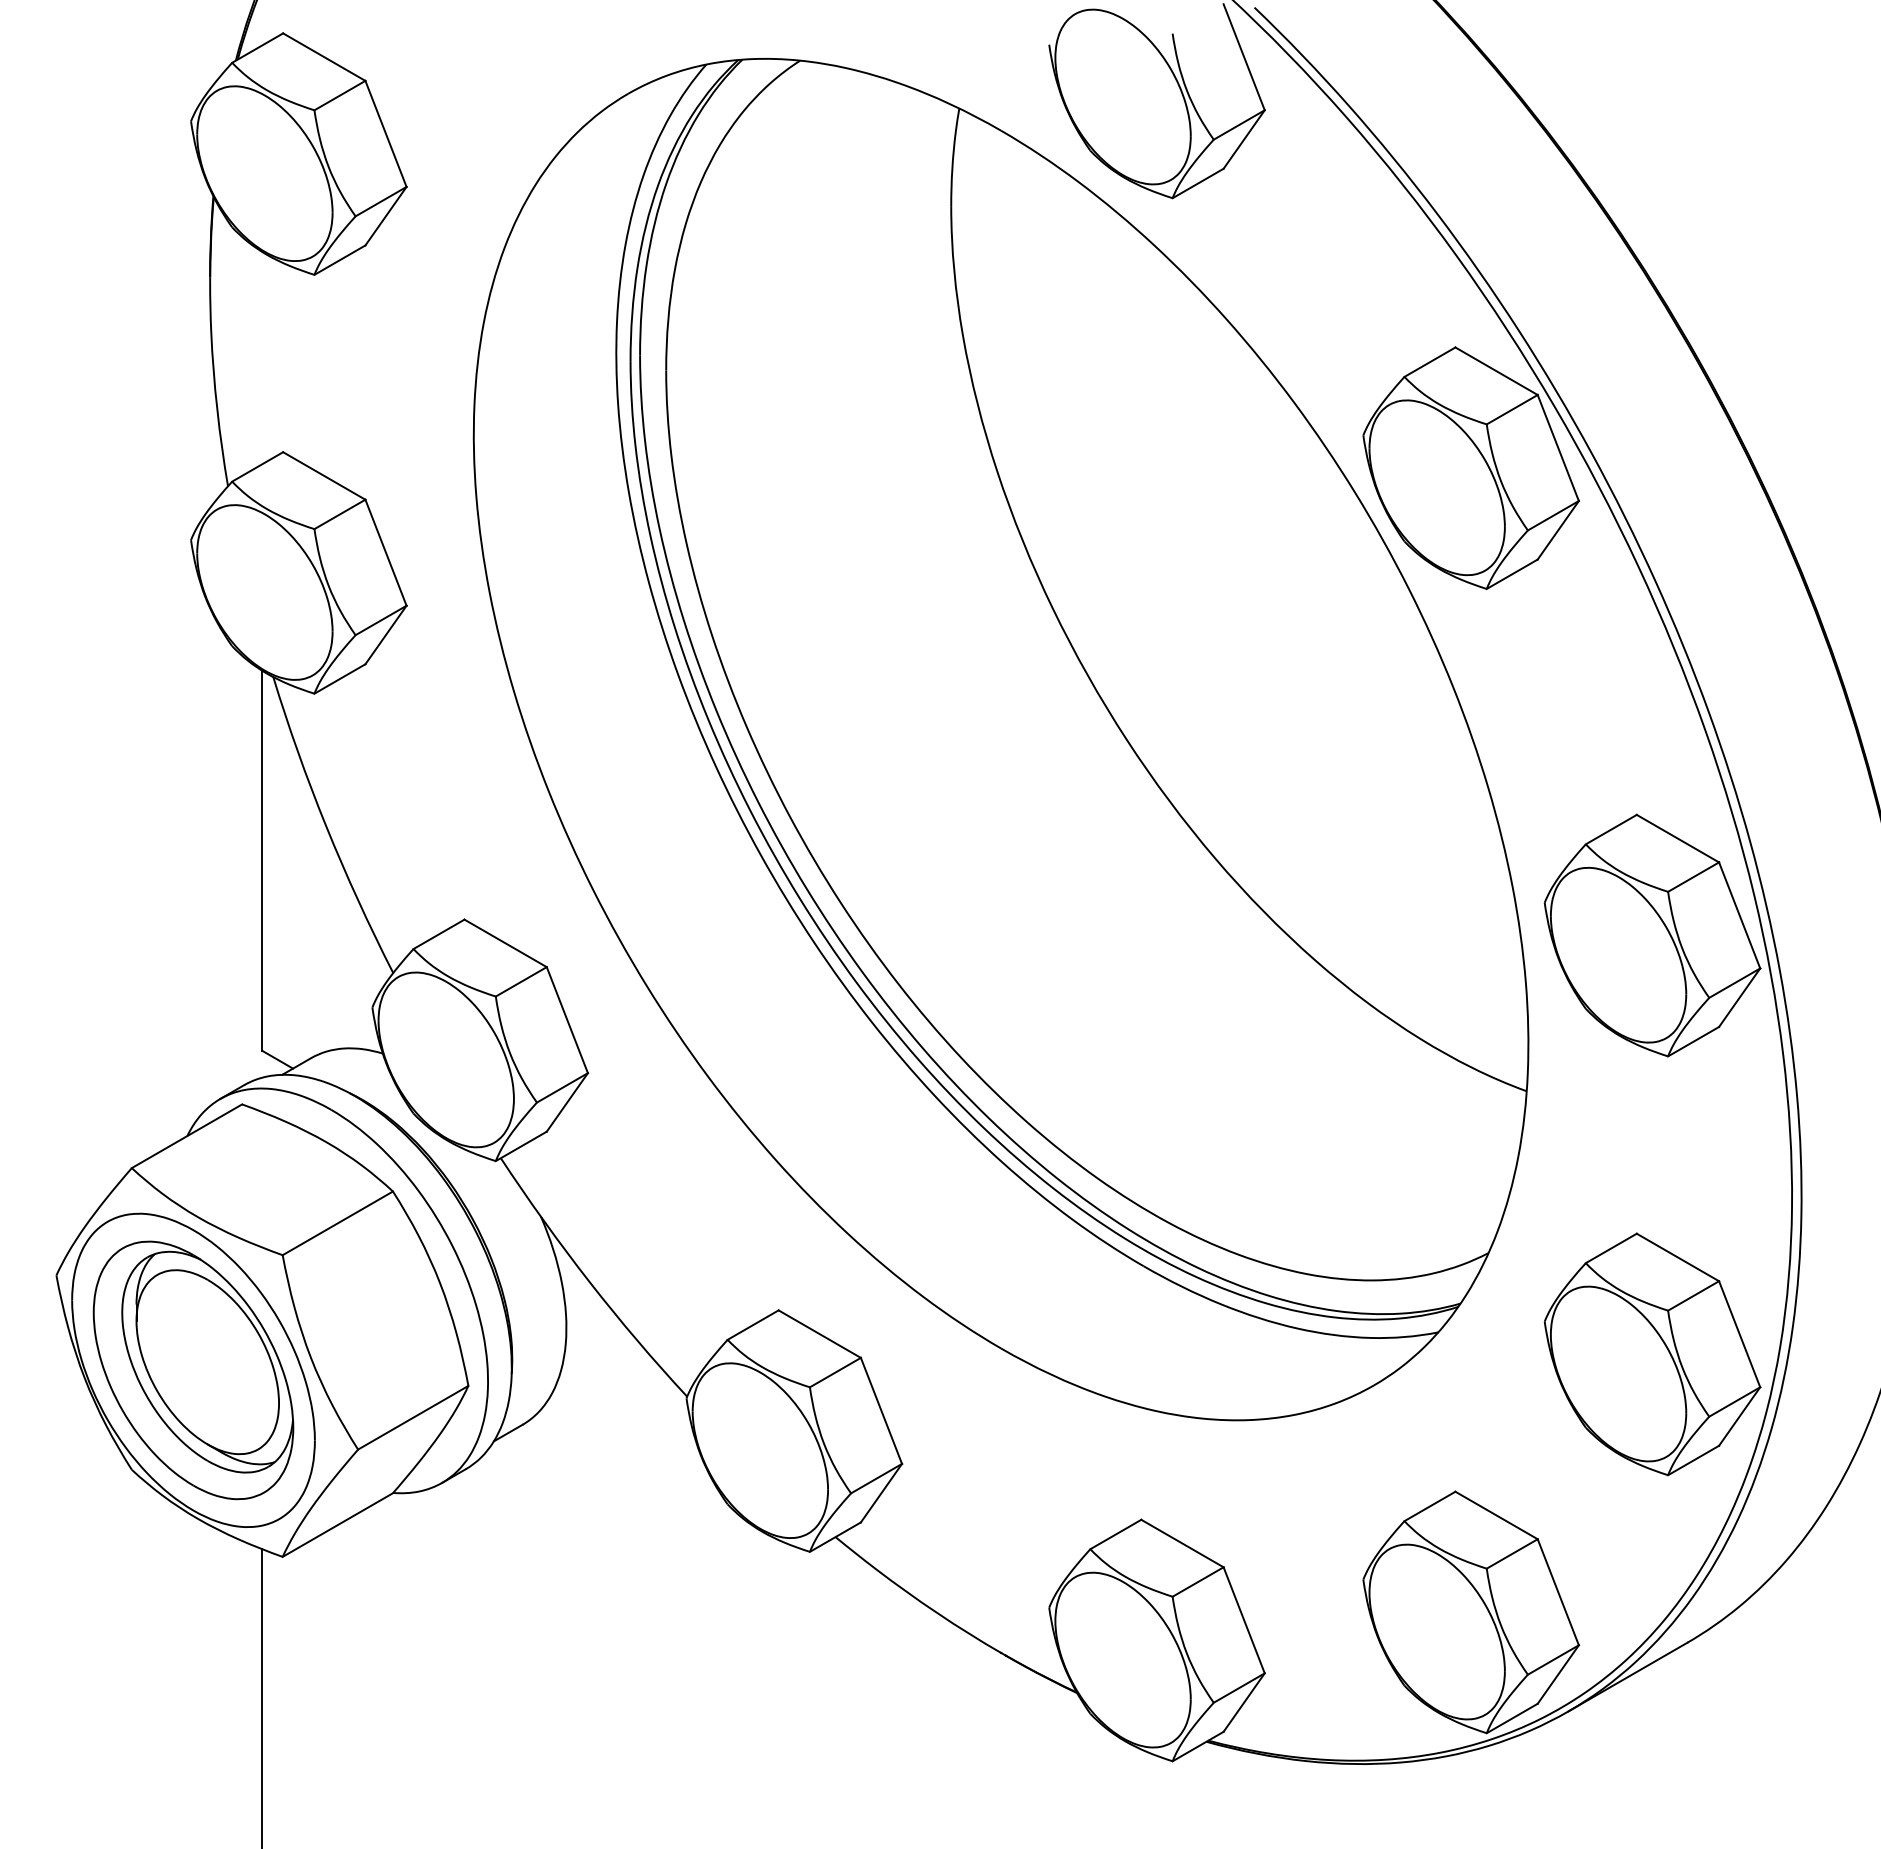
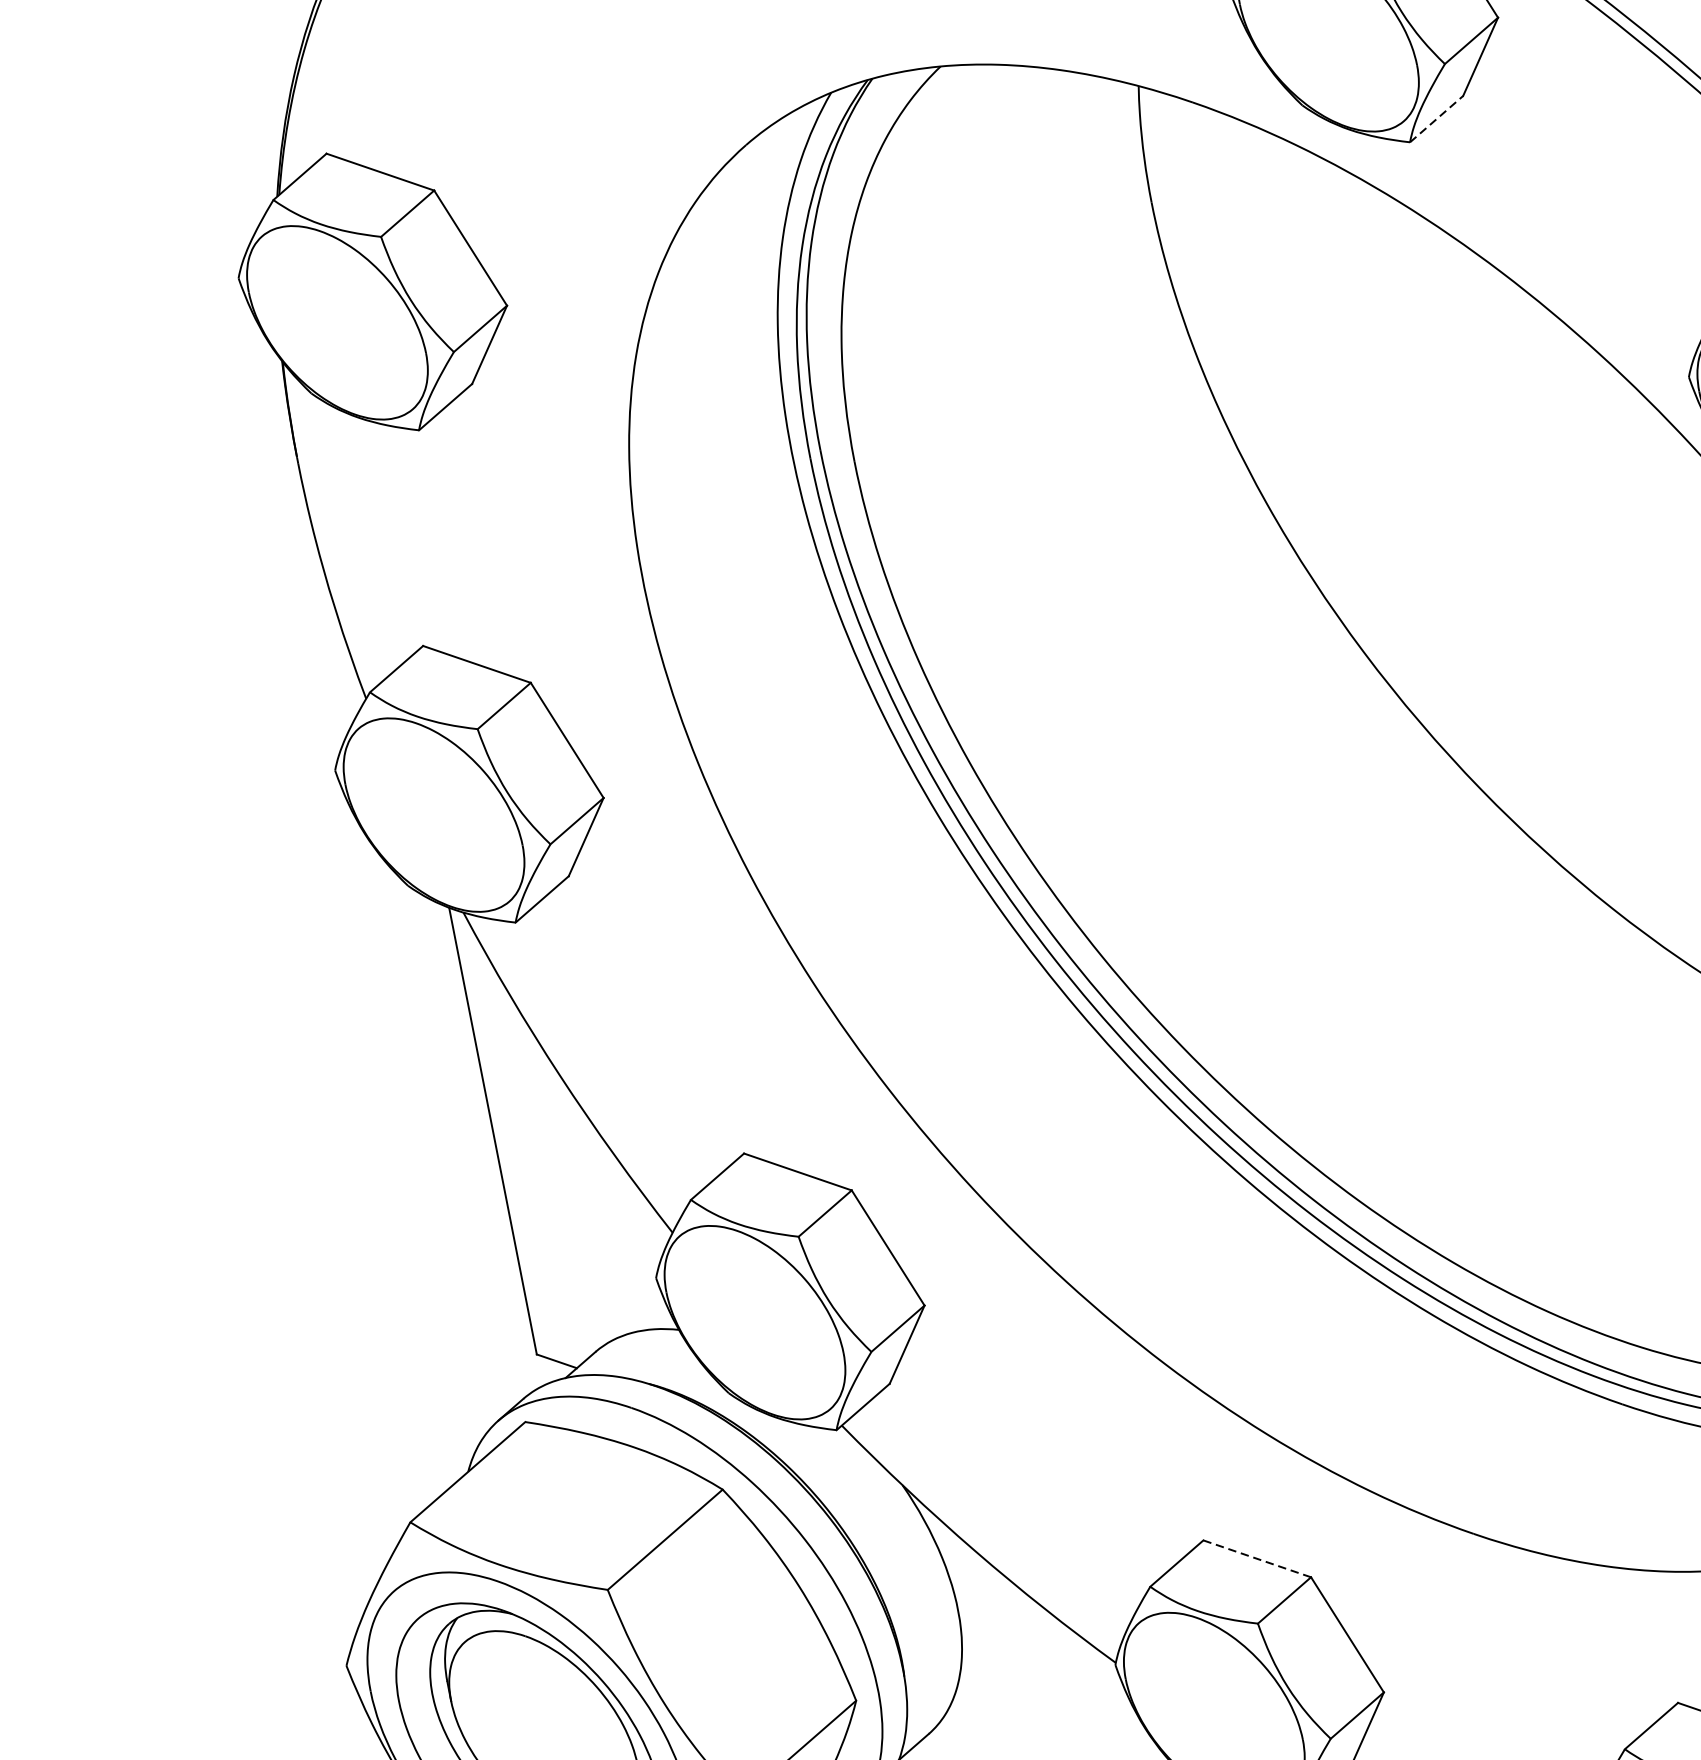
line: (1198, 183) -> (1437, 119), solid -> dashed
line: (819, 1334) -> (1257, 1559), solid -> dashed

